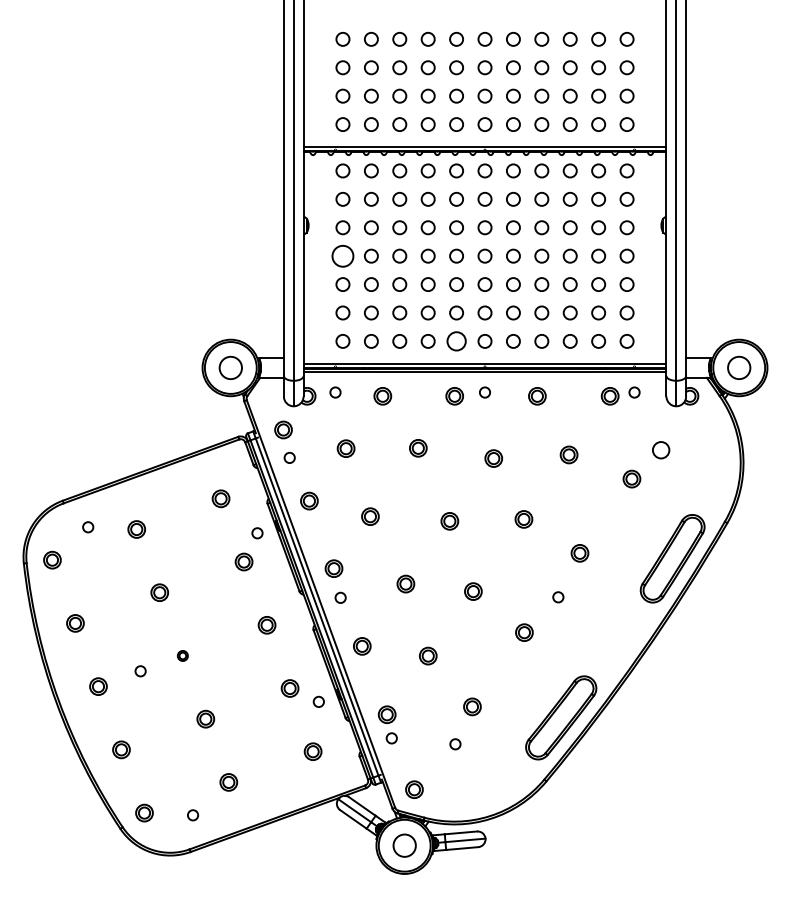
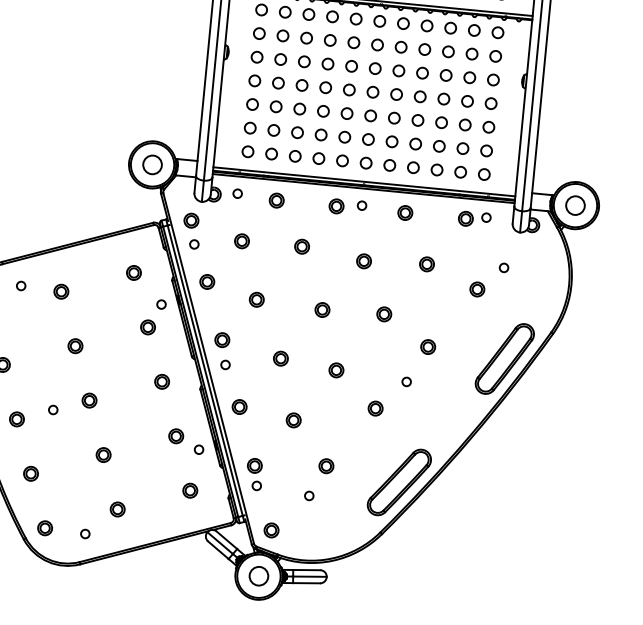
circle: (342, 255) -> (254, 80), size x0.62
circle: (456, 341) -> (342, 160), size x0.71
circle: (661, 450) -> (504, 268), size x0.62
part: (182, 655) -> (89, 400), size x1.67

